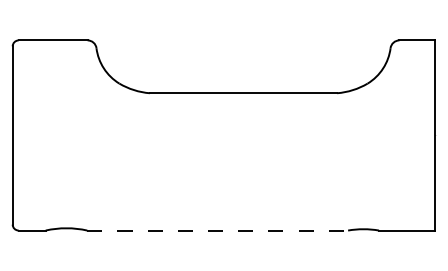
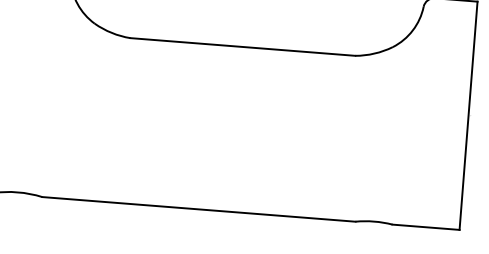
line: (218, 230) -> (199, 209), dashed -> solid

